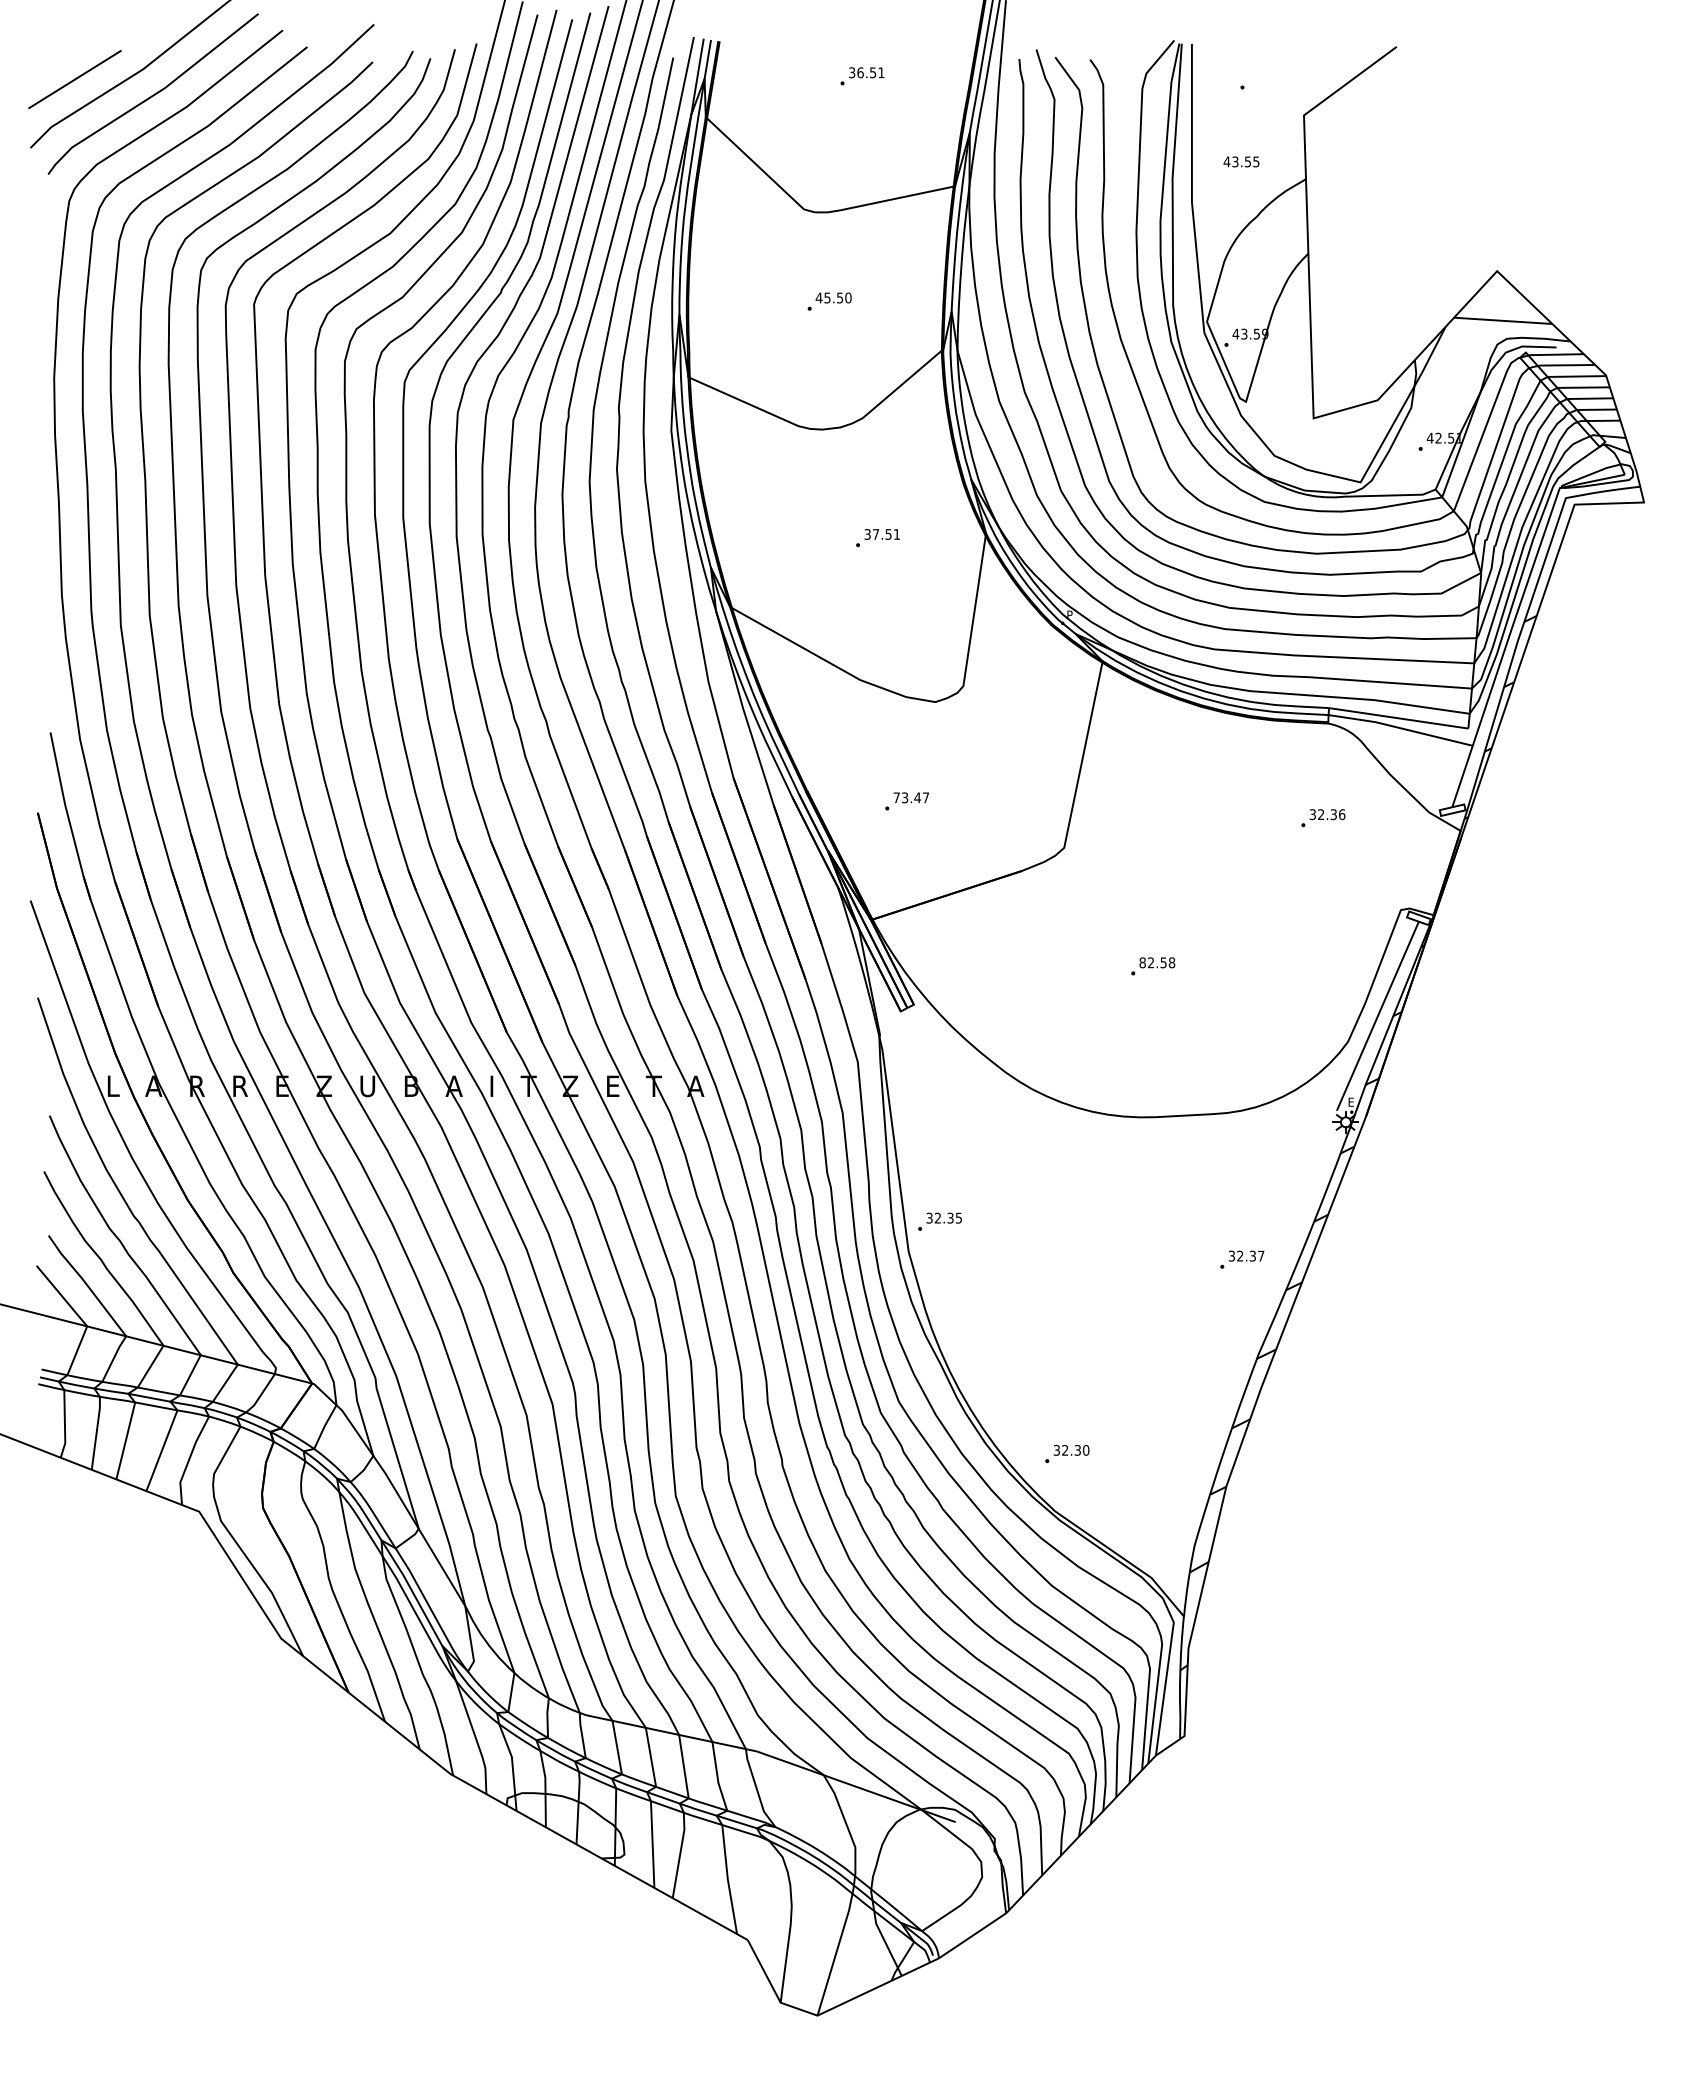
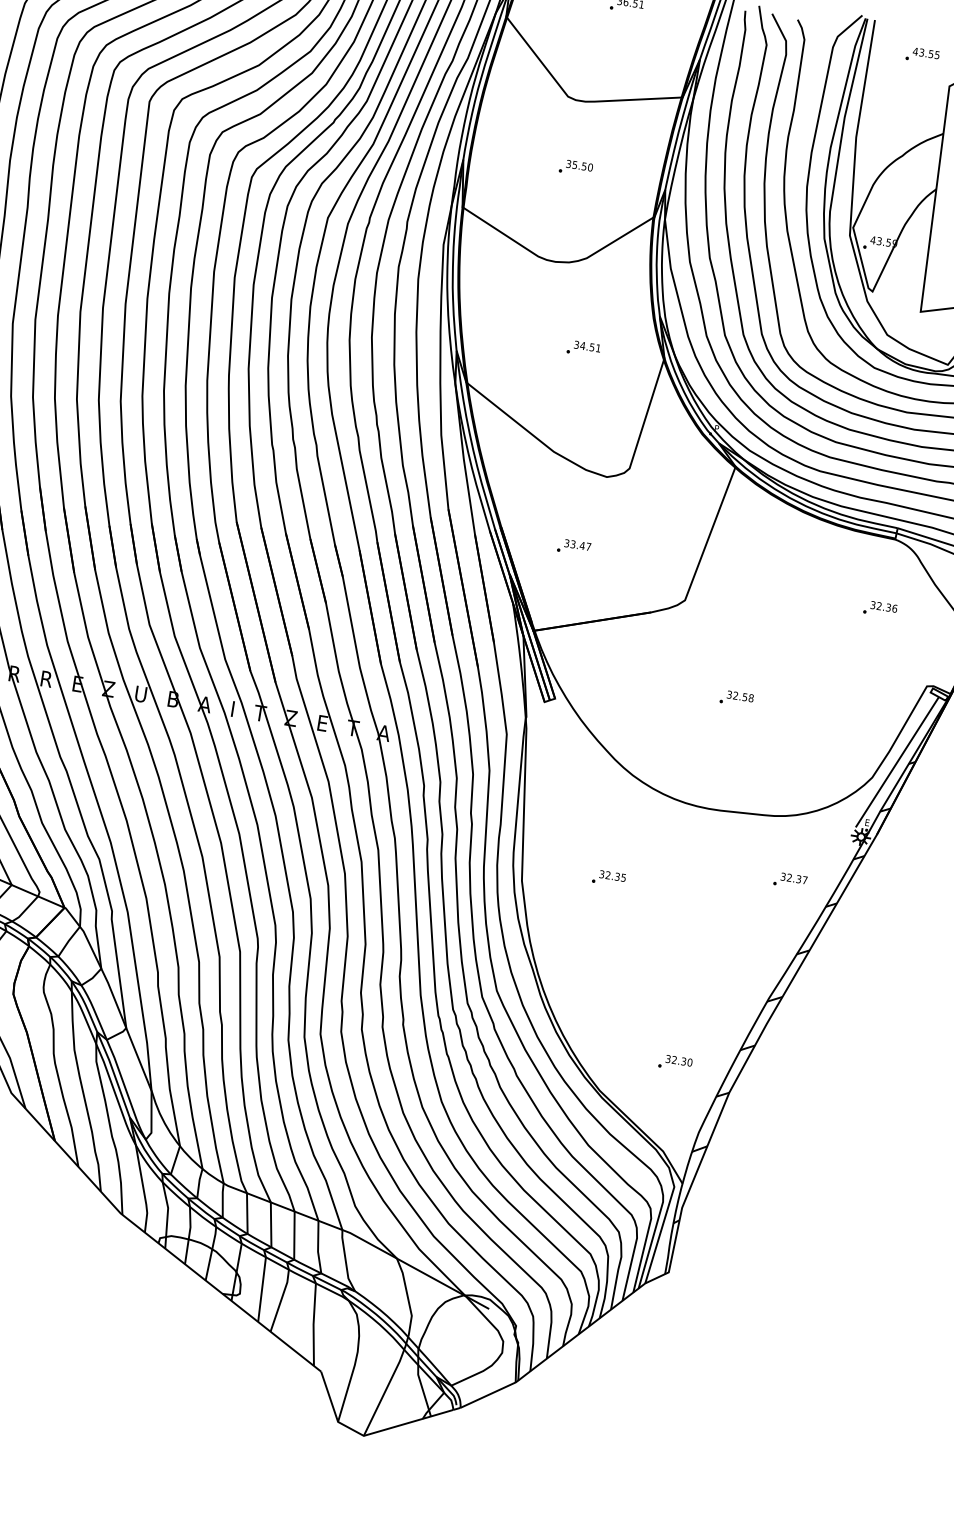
text: (1241, 161) -> (926, 53), moved
text: (818, 297) -> (568, 163), 45.50 -> 35.50
text: (875, 534) -> (582, 345), 37.51 -> 34.51
text: (896, 797) -> (566, 543), 73.47 -> 33.47
text: (1142, 962) -> (729, 694), 82.58 -> 32.58
part: (939, 1221) -> (608, 878), moved
part: (1242, 1259) -> (790, 880), moved
part: (1067, 1454) -> (675, 1063), moved

